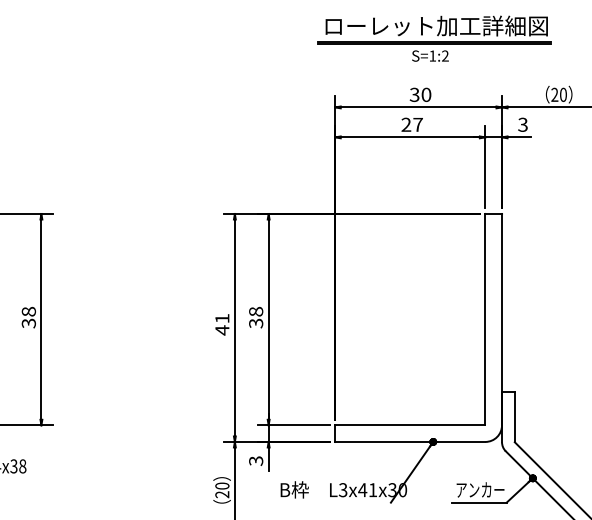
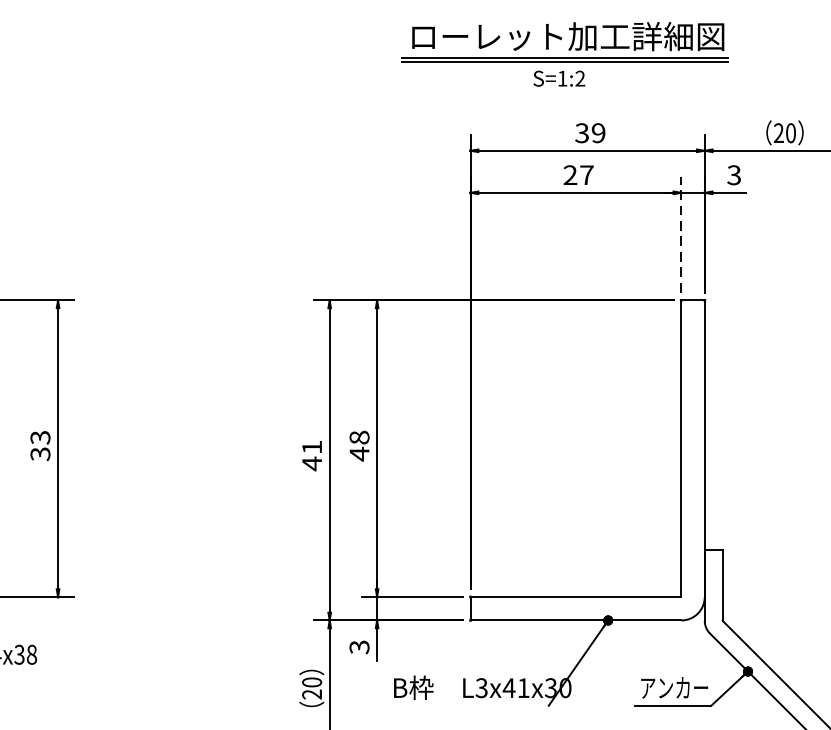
part: (434, 38) -> (565, 54), moved
text: (426, 94) -> (598, 132), 30 -> 39
line: (485, 166) -> (681, 233), solid -> dashed
text: (28, 311) -> (39, 437), 38 -> 33
text: (256, 323) -> (360, 454), 38 -> 48

